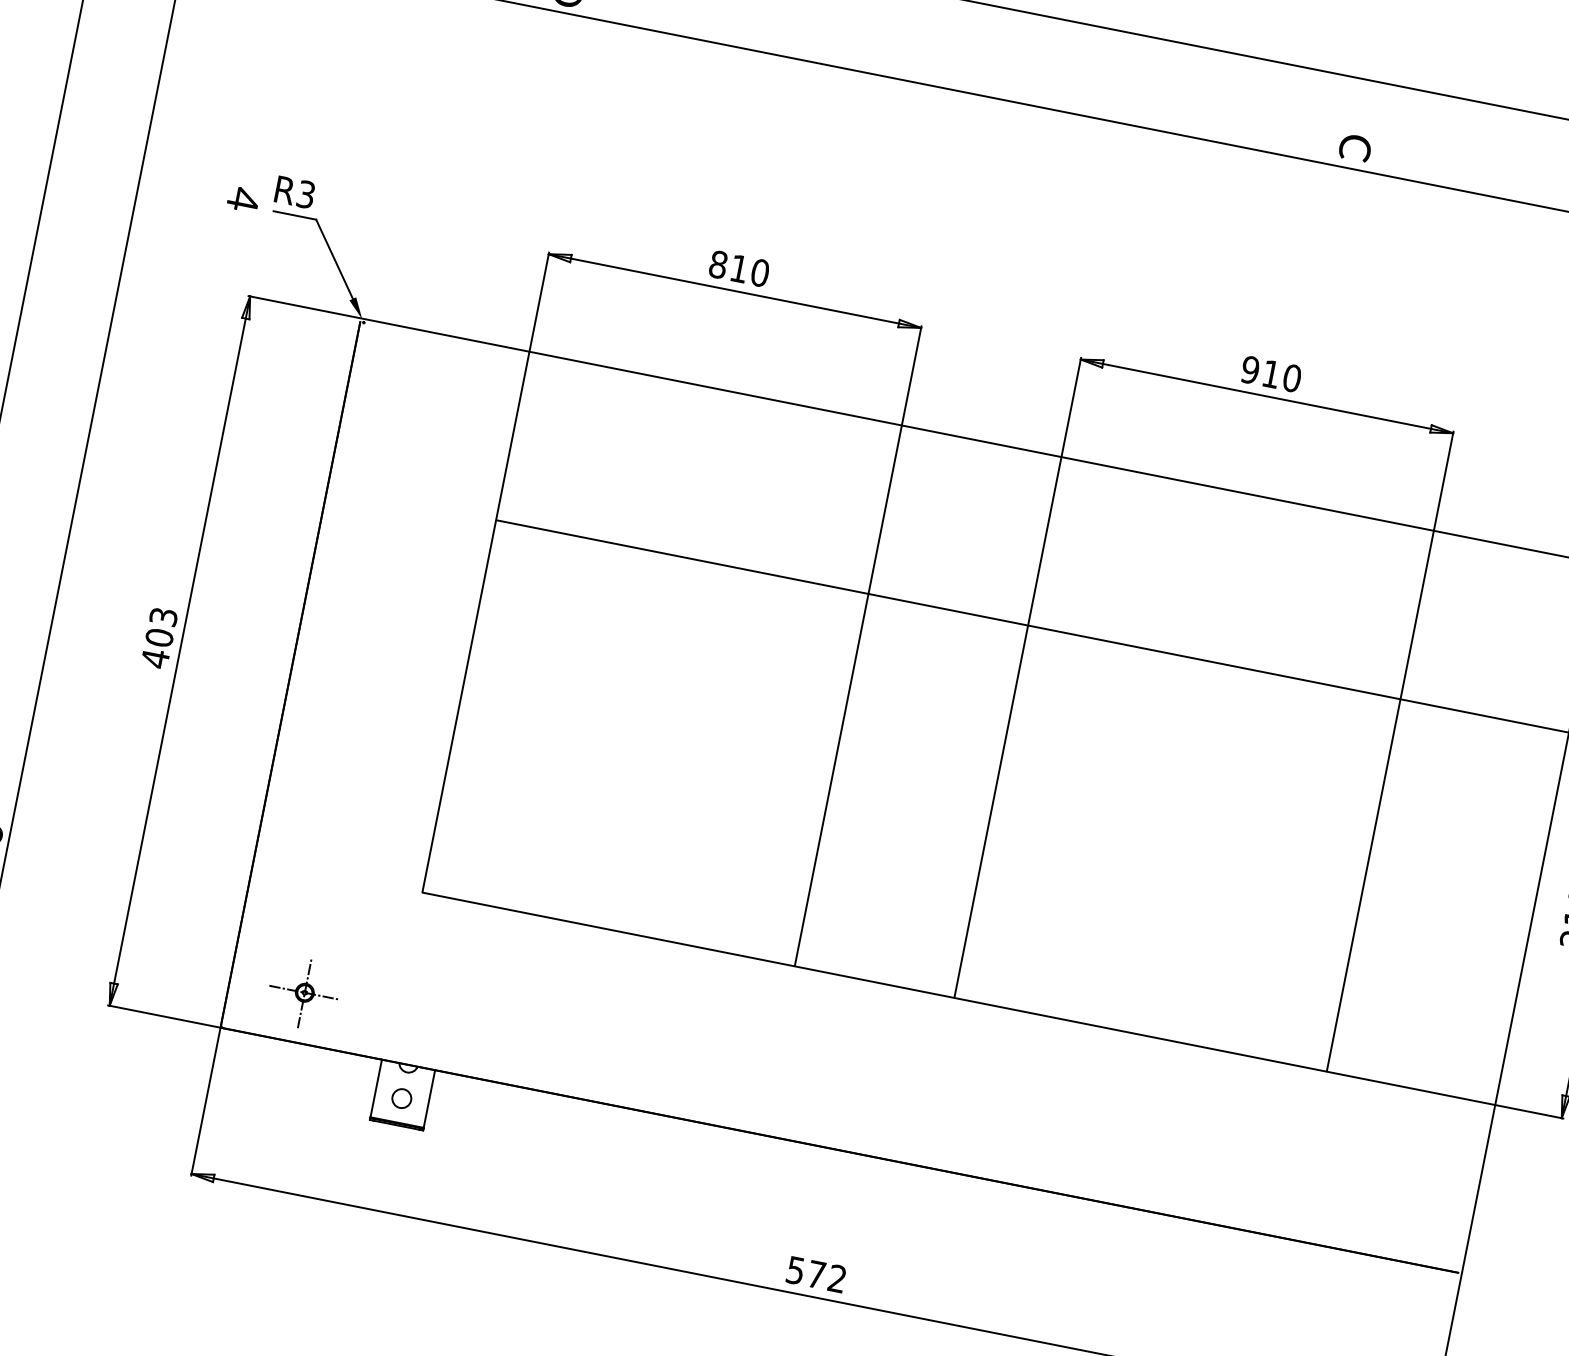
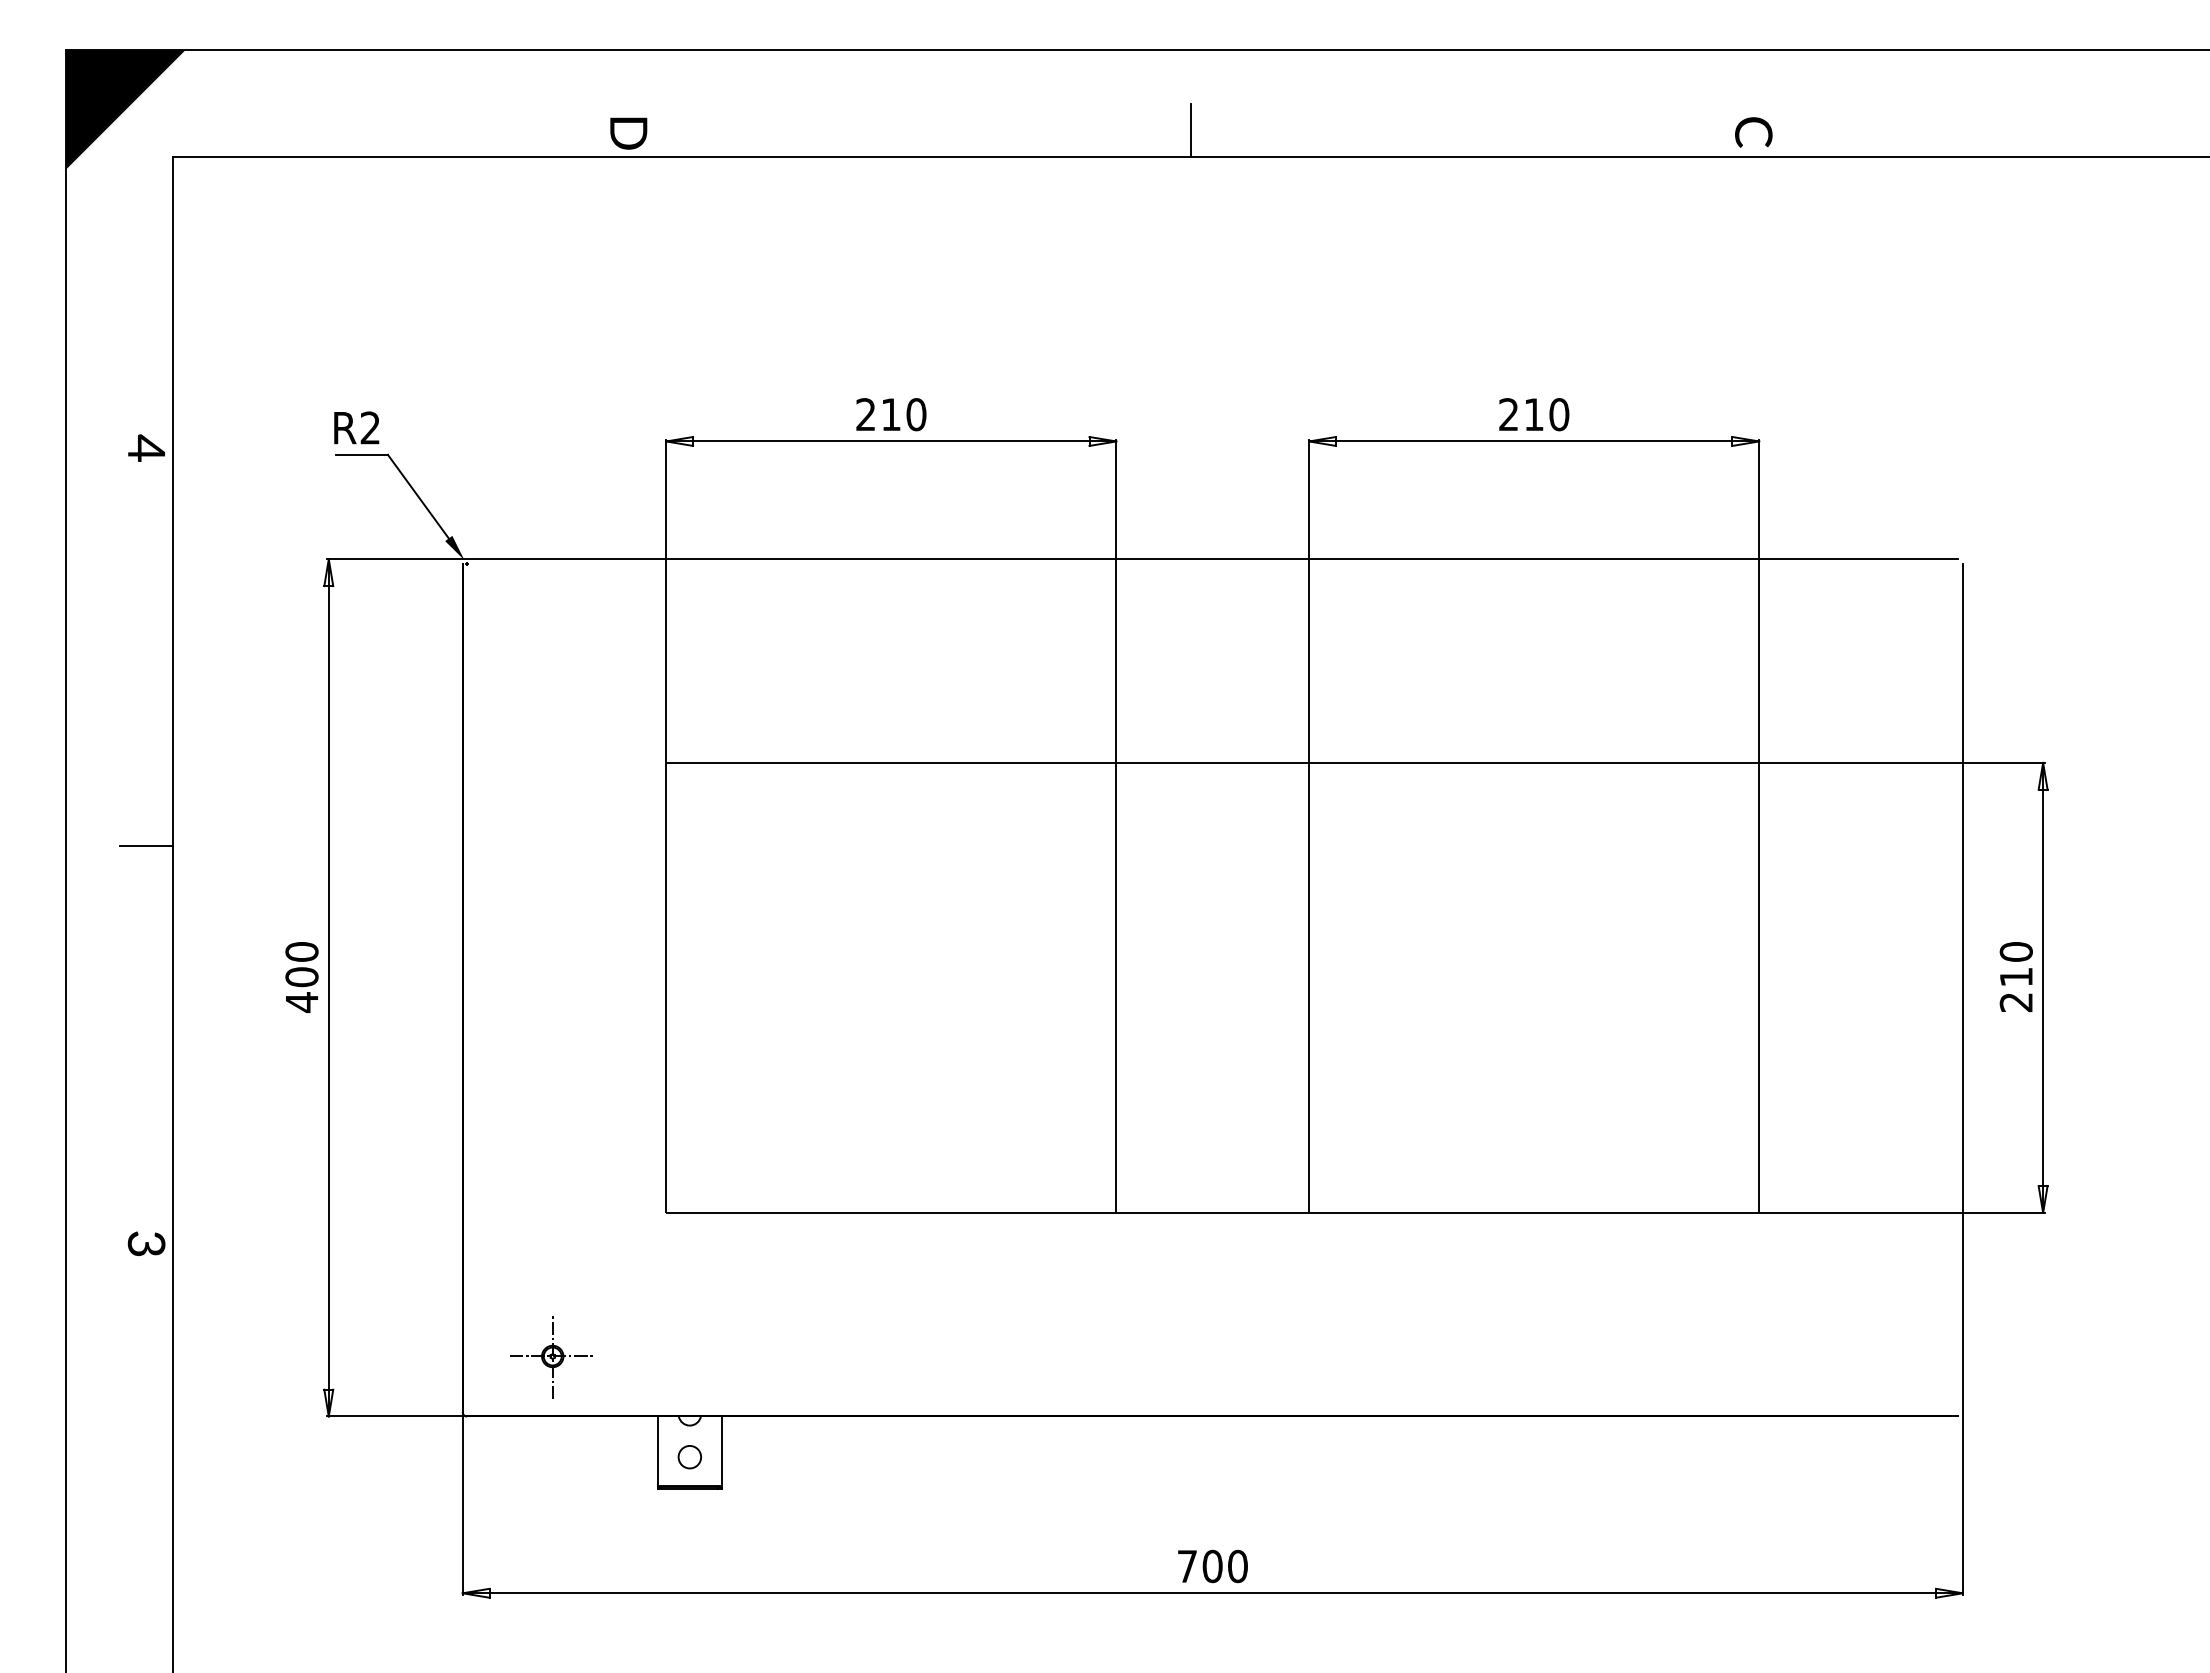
line: (1034, 82) -> (1191, 130), added
text: (1355, 148) -> (1753, 132), moved
text: (305, 194) -> (369, 427), R3 -> R2
text: (243, 198) -> (146, 447), moved
text: (718, 264) -> (865, 414), 810 -> 210
text: (1250, 369) -> (1508, 414), 910 -> 210
line: (52, 503) -> (146, 845), added
text: (163, 616) -> (301, 951), 403 -> 400
text: (816, 1274) -> (1212, 1566), 572 -> 700

